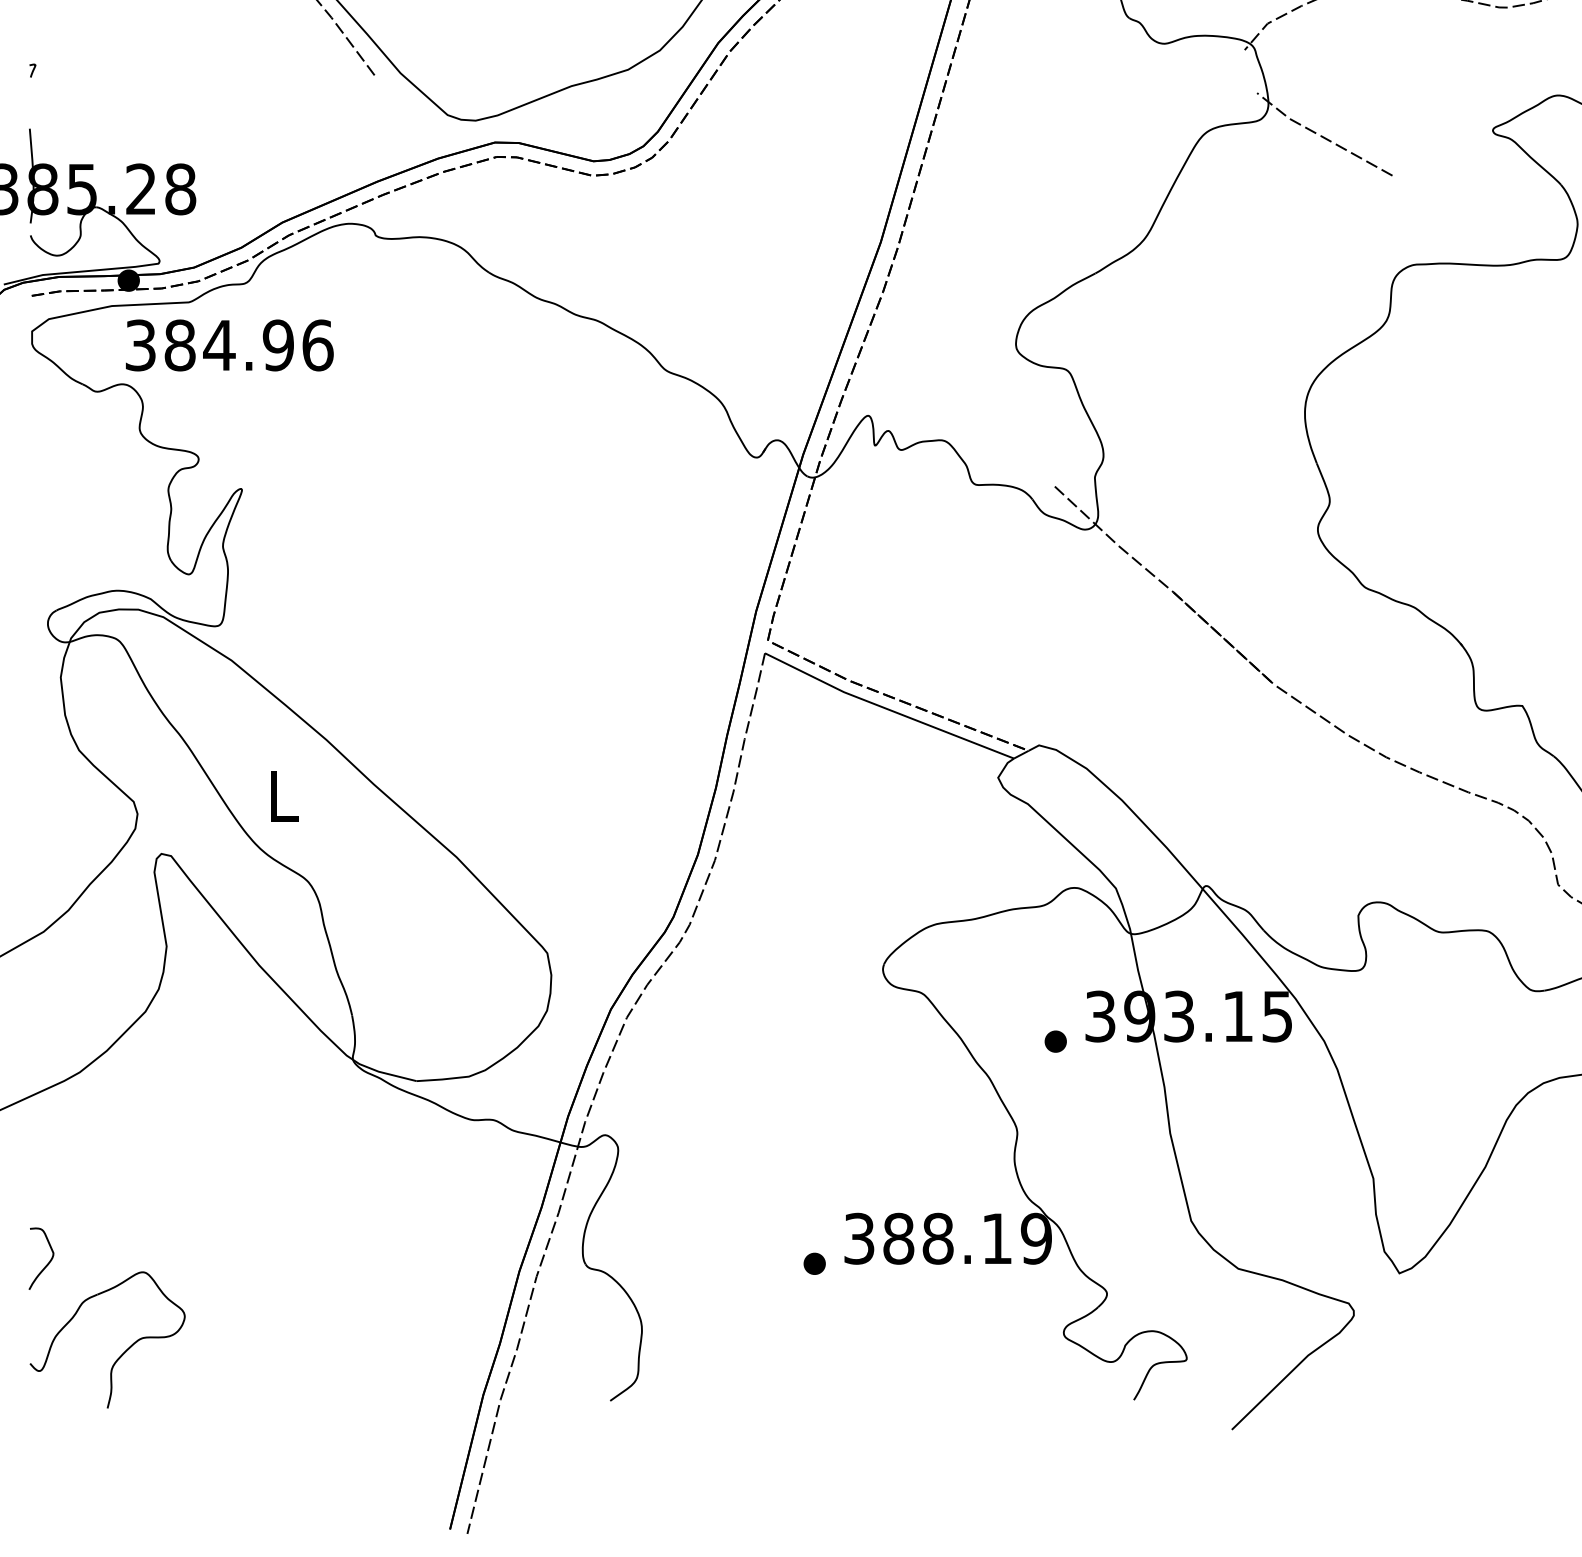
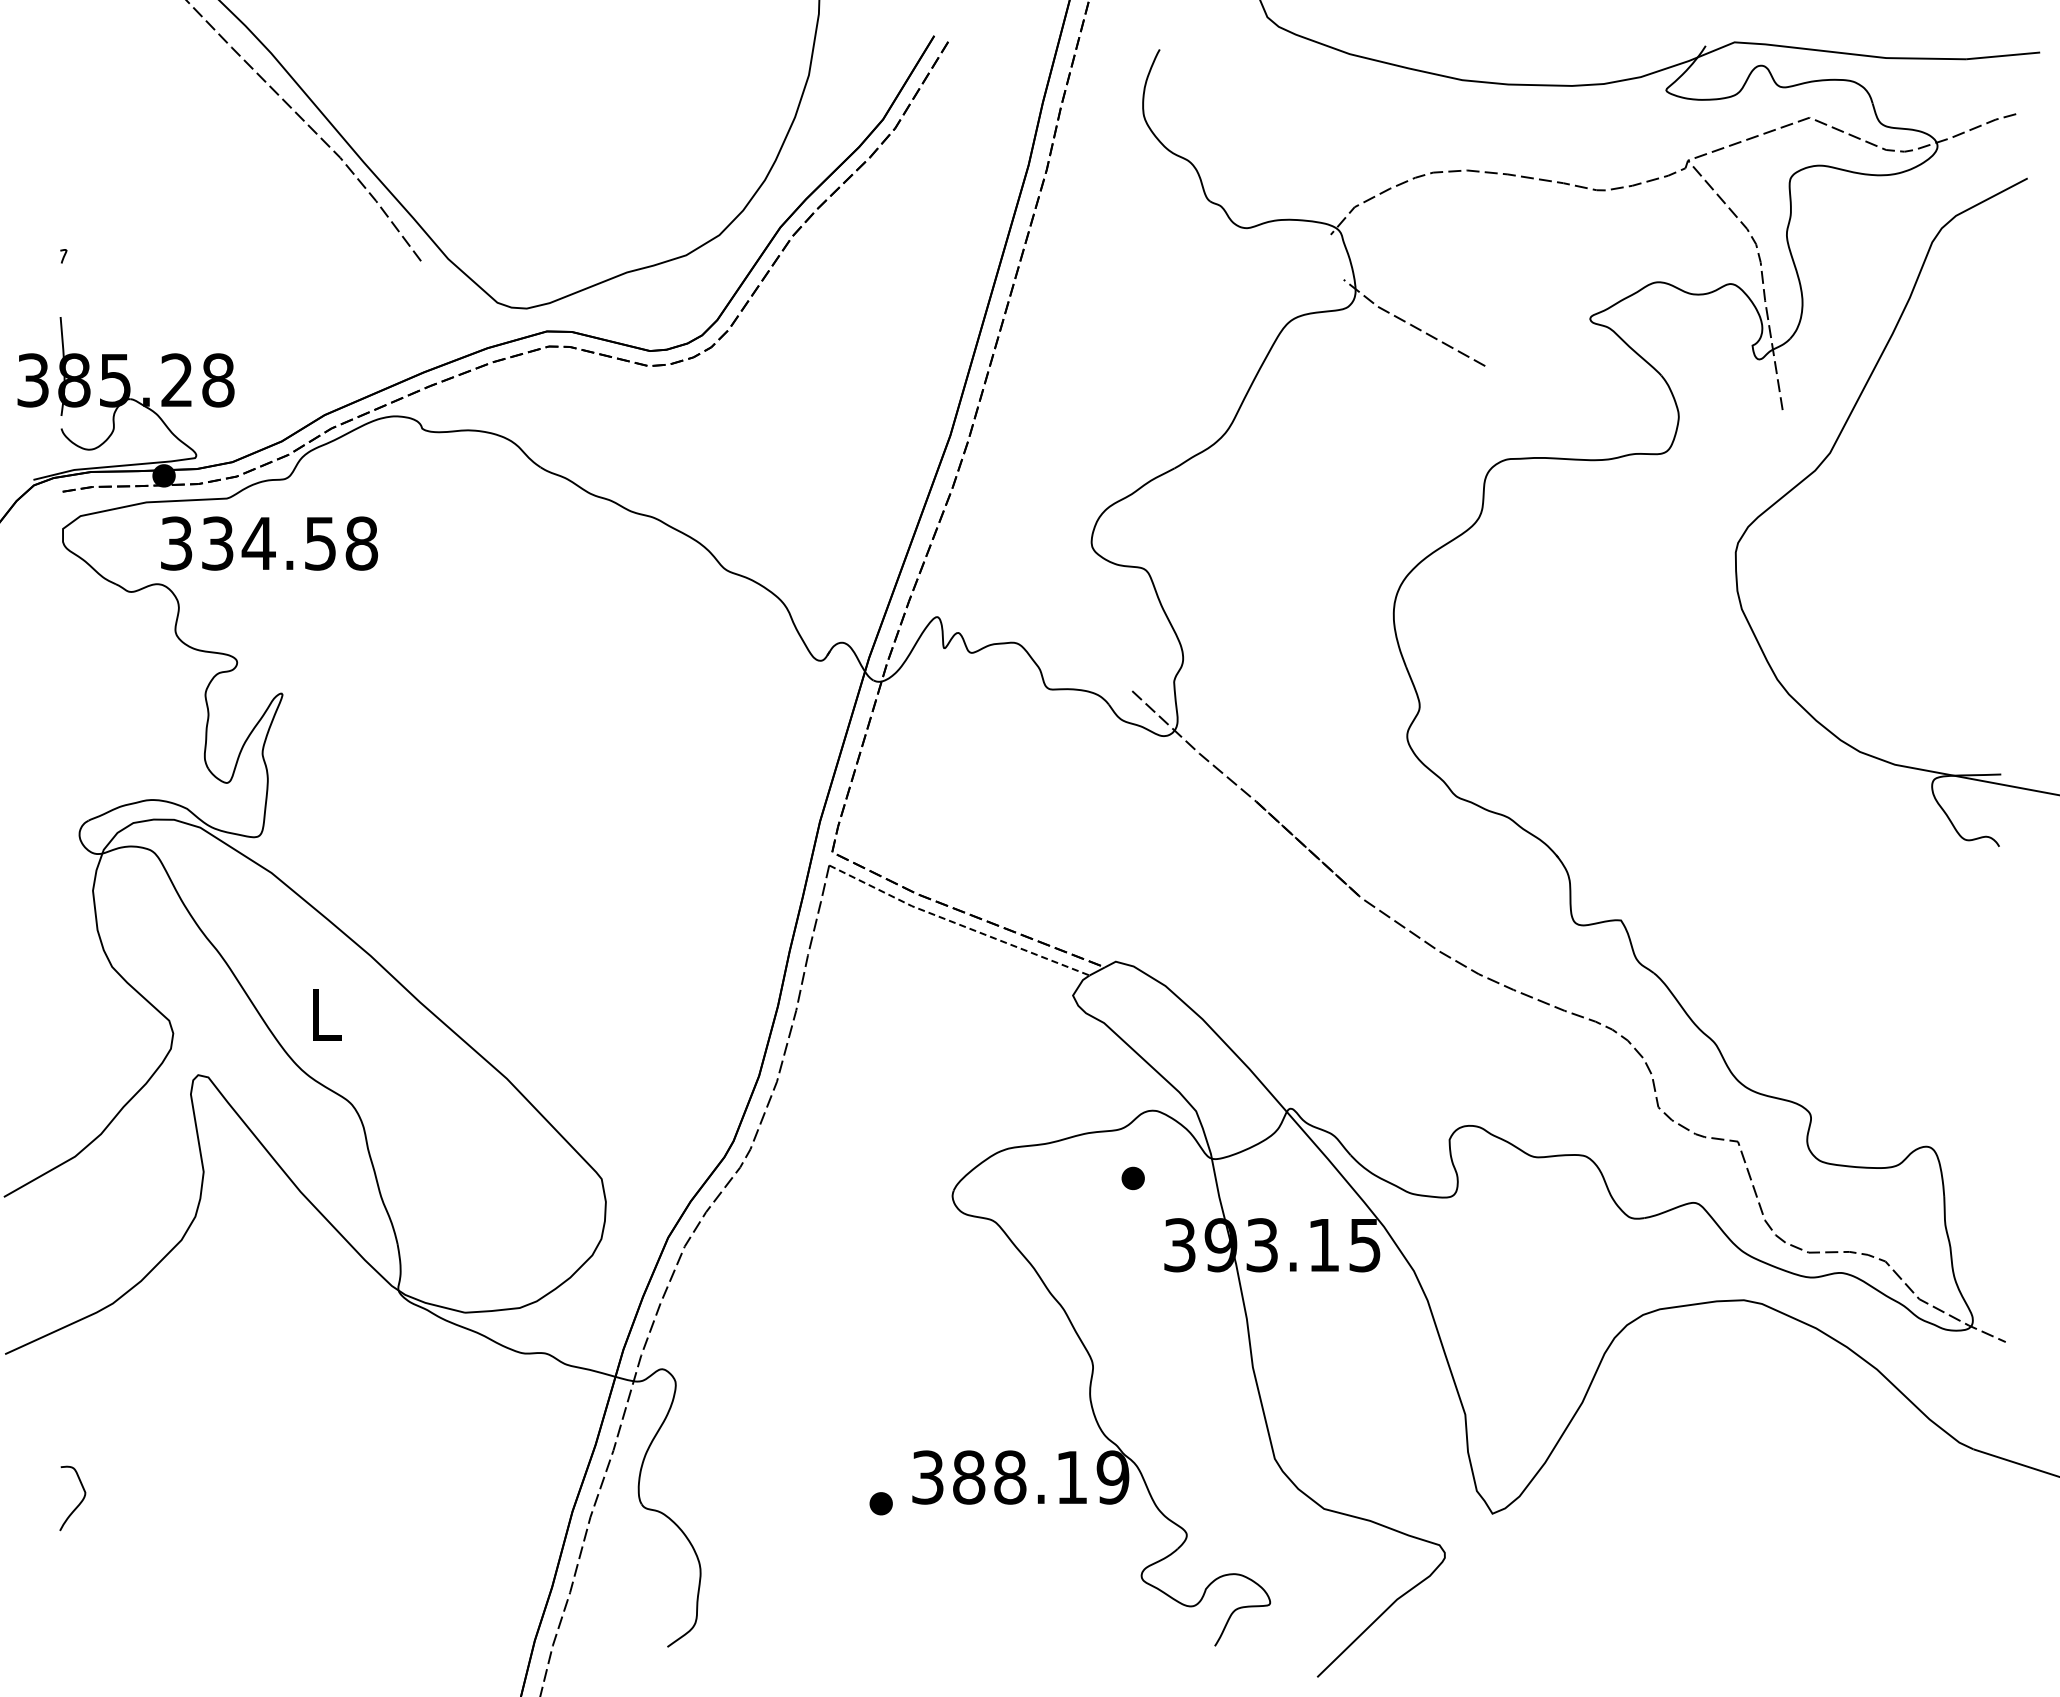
text: (248, 345) -> (289, 543), 384.96 -> 334.58
line: (887, 708) -> (957, 923), solid -> dashed
part: (1055, 1041) -> (1132, 1178), moved
part: (122, 1353) -> (157, 1597), removed

